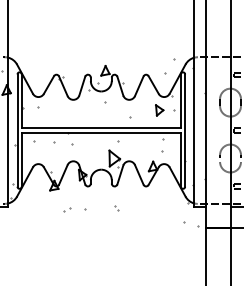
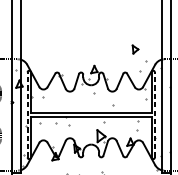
part: (159, 110) -> (135, 49), moved
line: (17, 130) -> (27, 114), solid -> dashed
line: (185, 130) -> (155, 114), solid -> dashed

